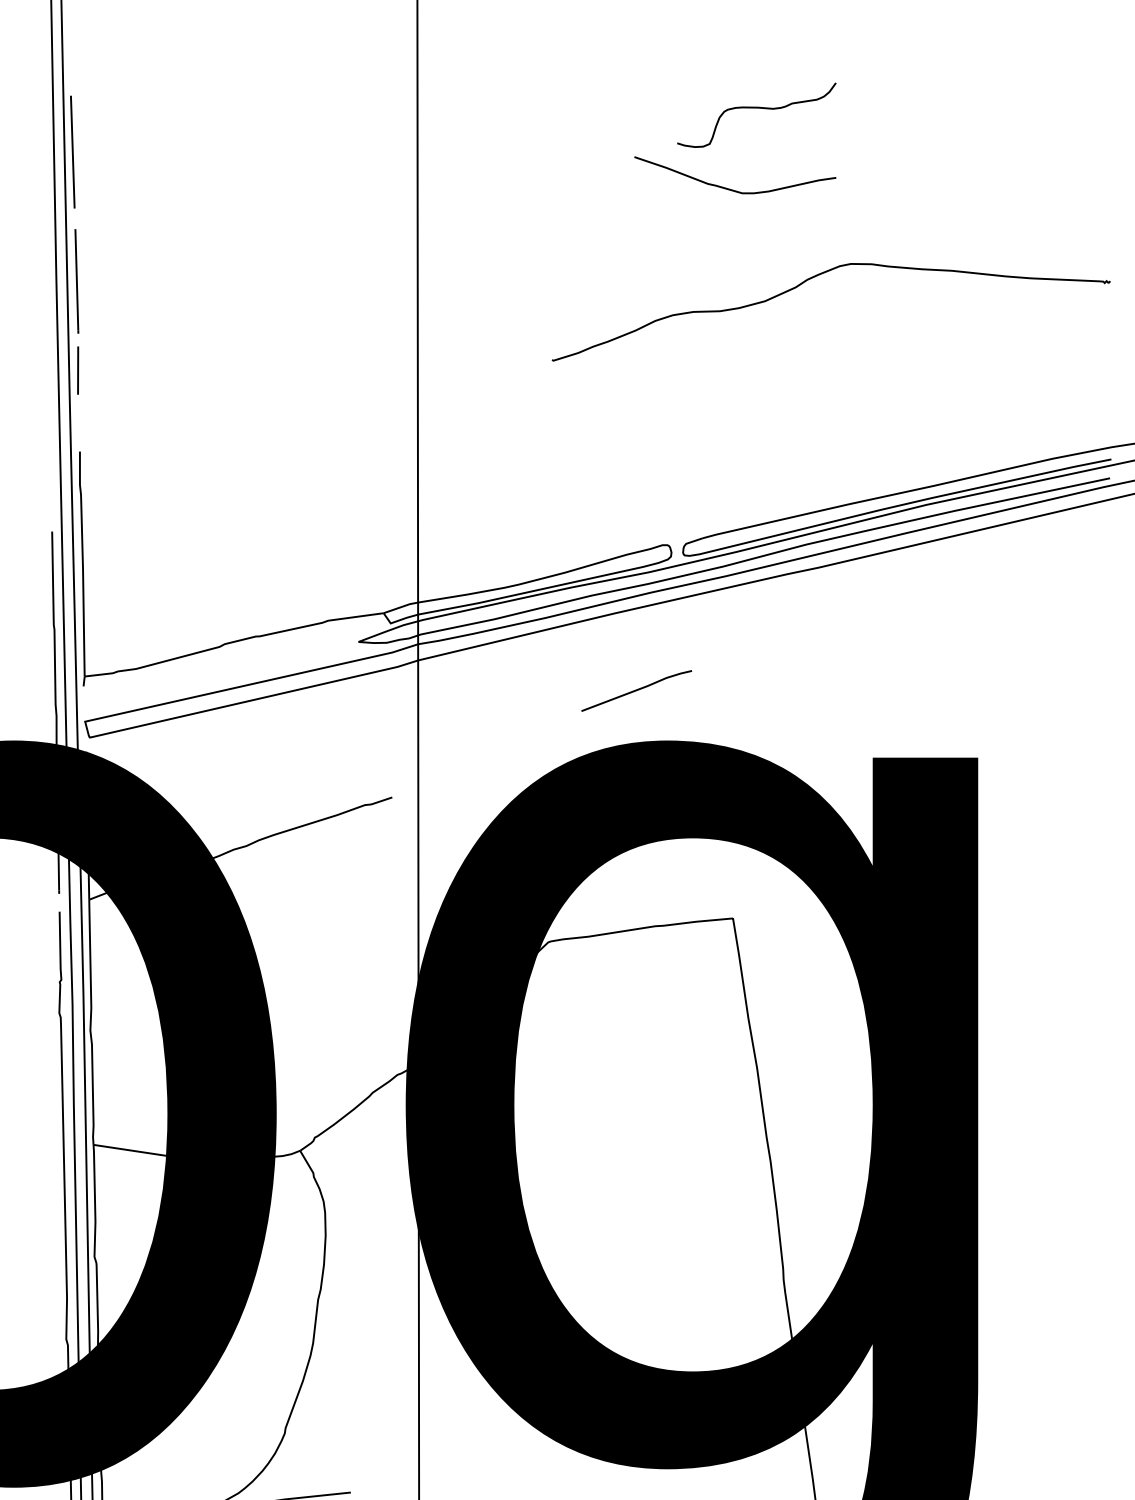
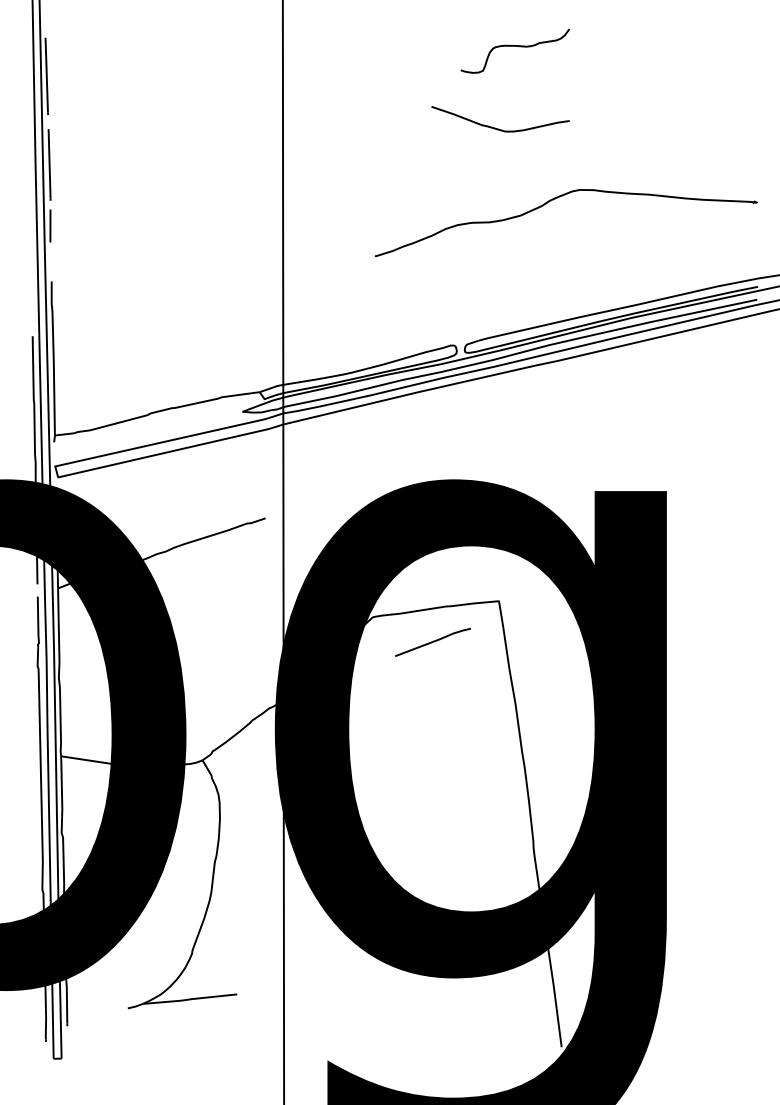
curve: (733, 188) -> (499, 128), moved
curve: (812, 279) -> (553, 200), moved
line: (635, 689) -> (432, 641), moved

